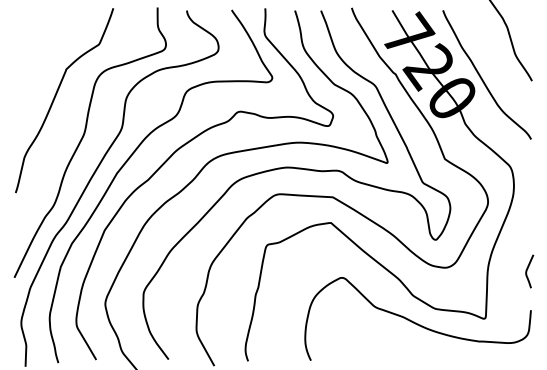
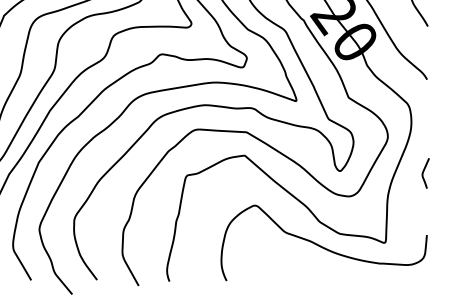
curve: (527, 271) -> (423, 173), moved

